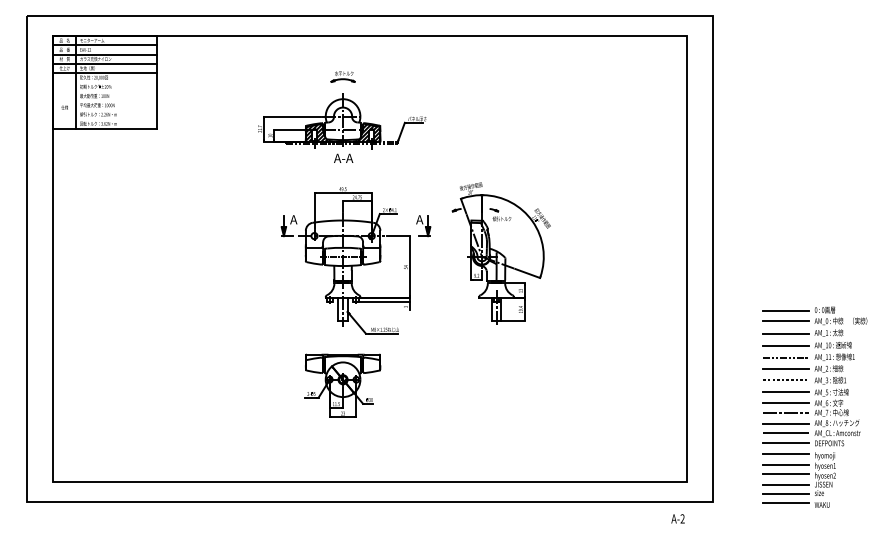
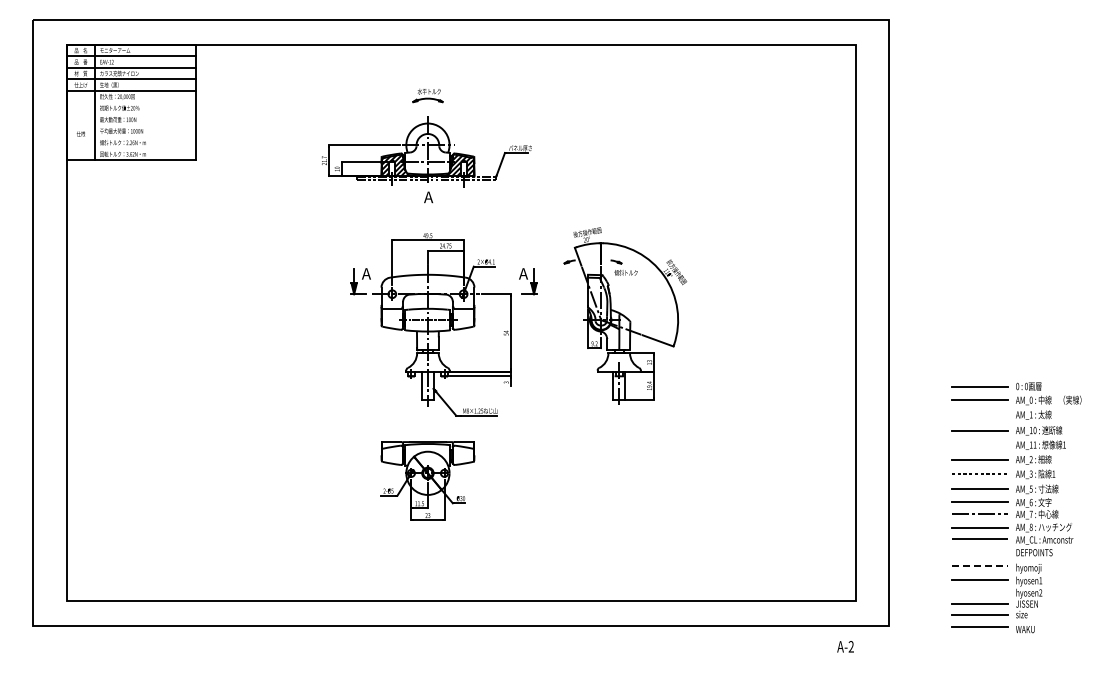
text: (343, 158) -> (428, 197), A-A -> A
line: (785, 333) -> (979, 415), removed
line: (785, 358) -> (979, 446), removed
line: (785, 443) -> (979, 552), removed
line: (786, 454) -> (980, 566), solid -> dashed
line: (785, 474) -> (979, 591), removed

